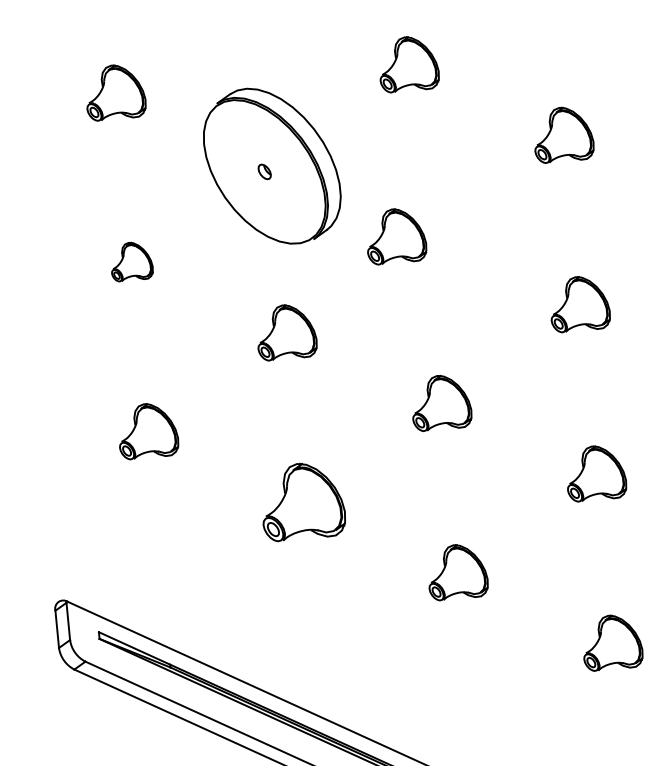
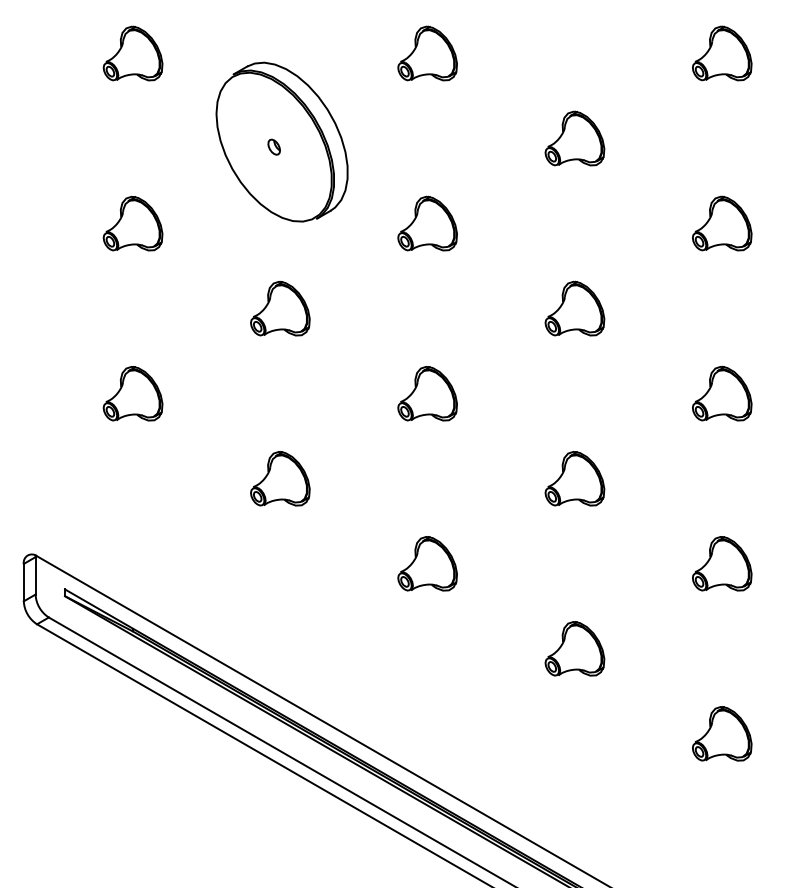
part: (395, 235) -> (427, 223), moved
part: (130, 261) -> (132, 223), size x1.43
part: (302, 501) -> (280, 478), size x0.71

